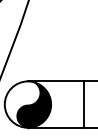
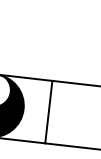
line: (83, 104) -> (48, 111), moved

